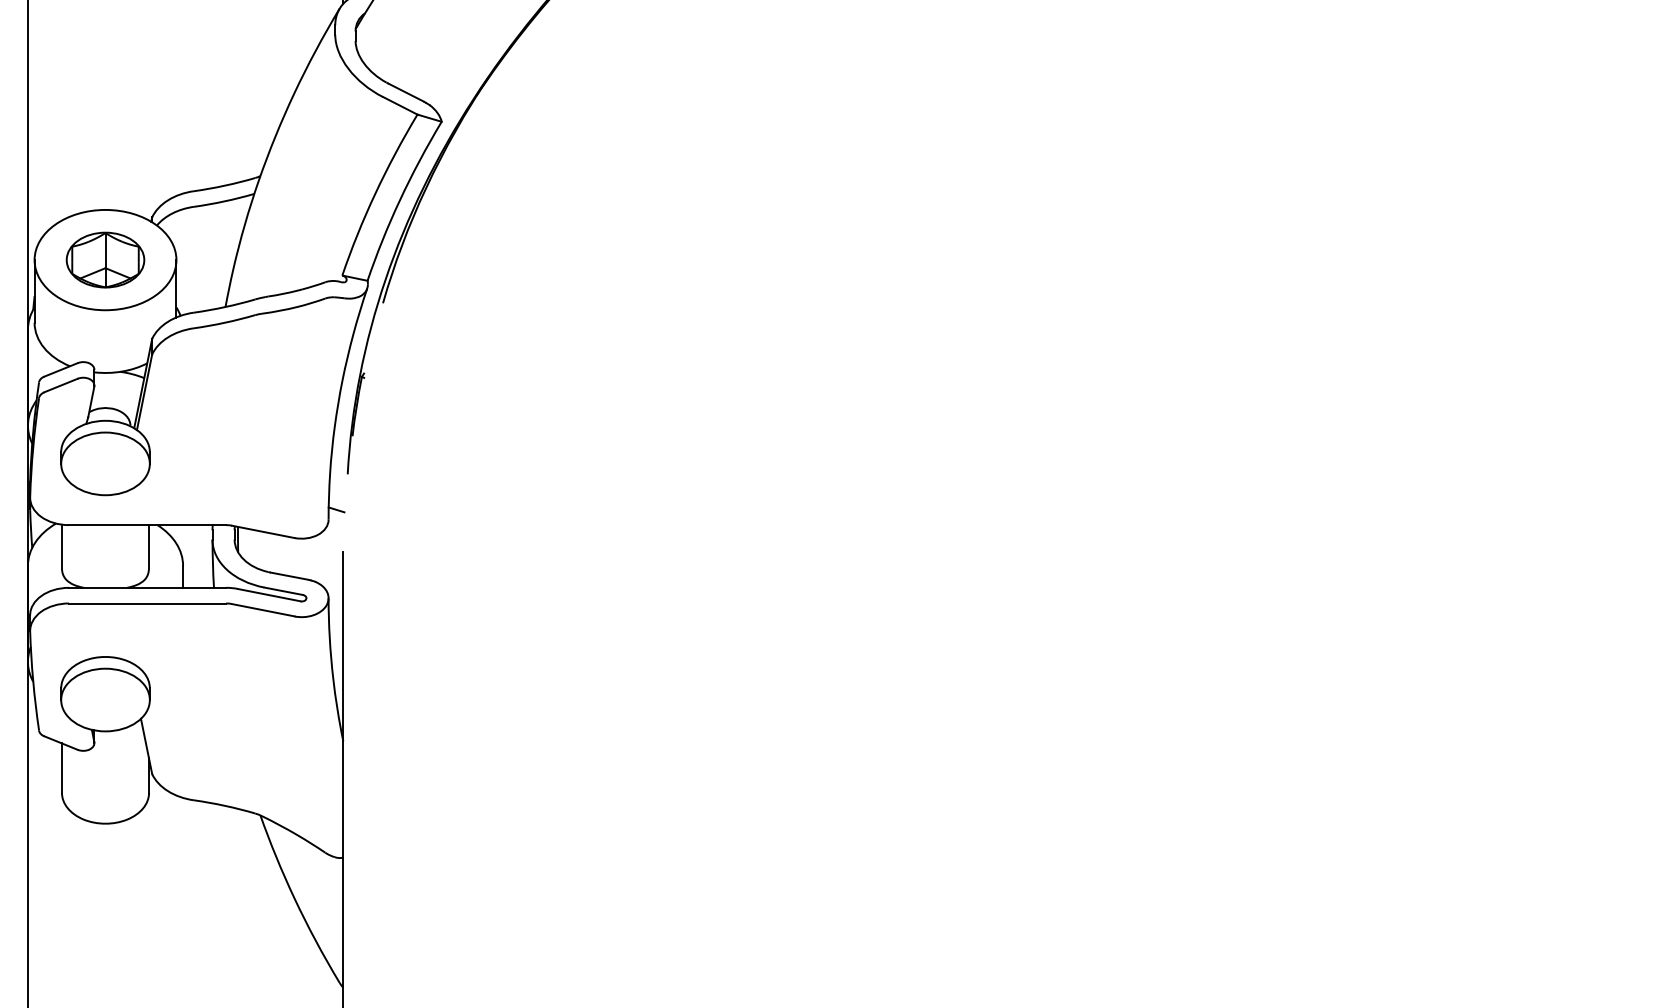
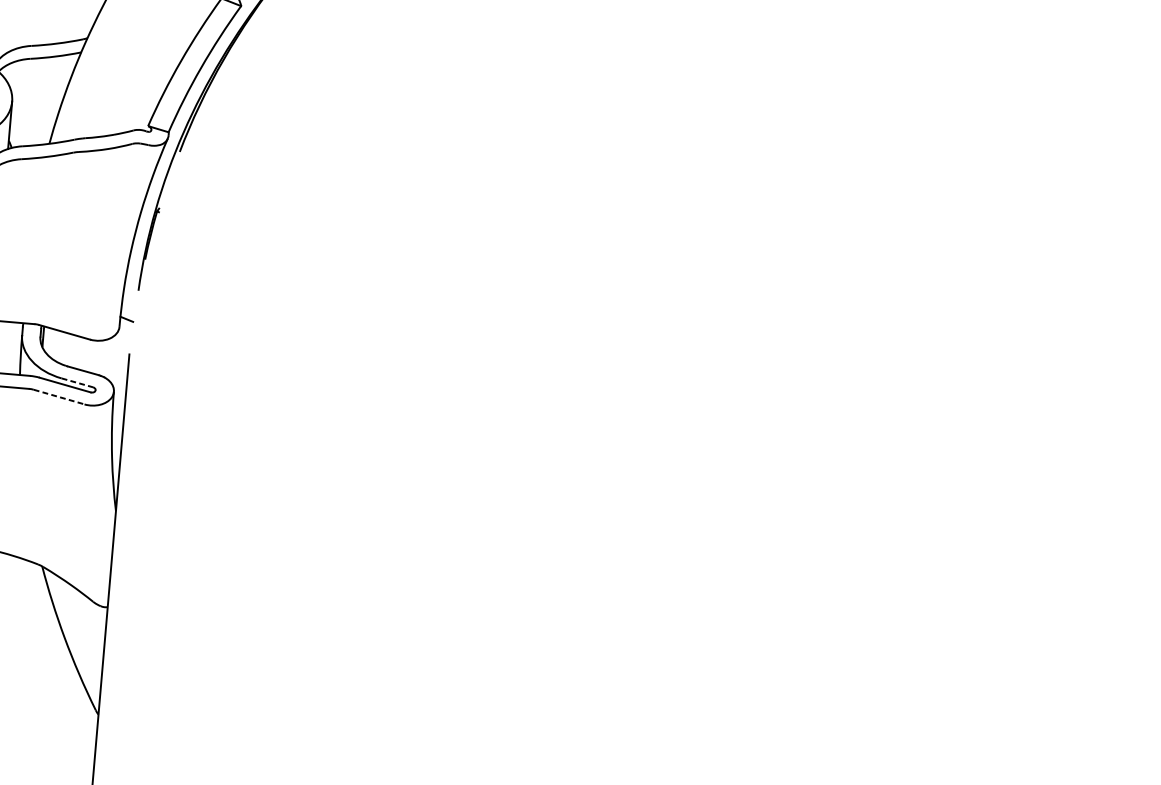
line: (283, 591) -> (77, 383), solid -> dashed
line: (263, 610) -> (59, 397), solid -> dashed

